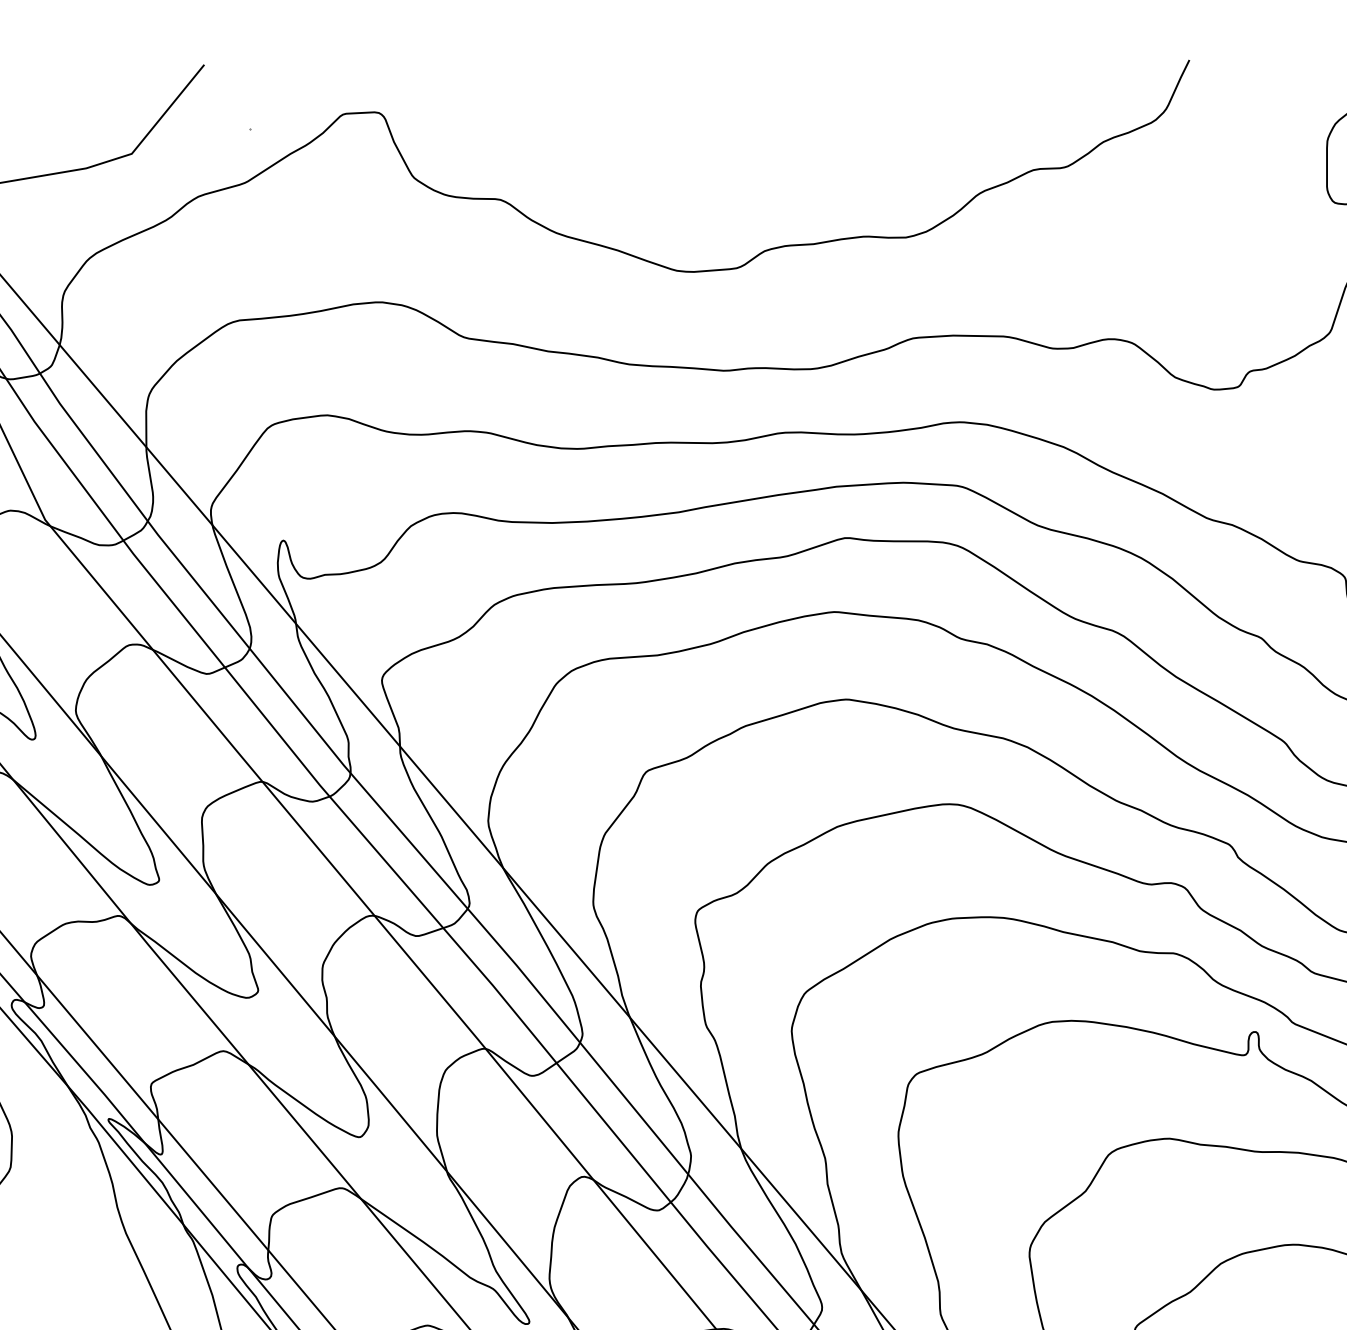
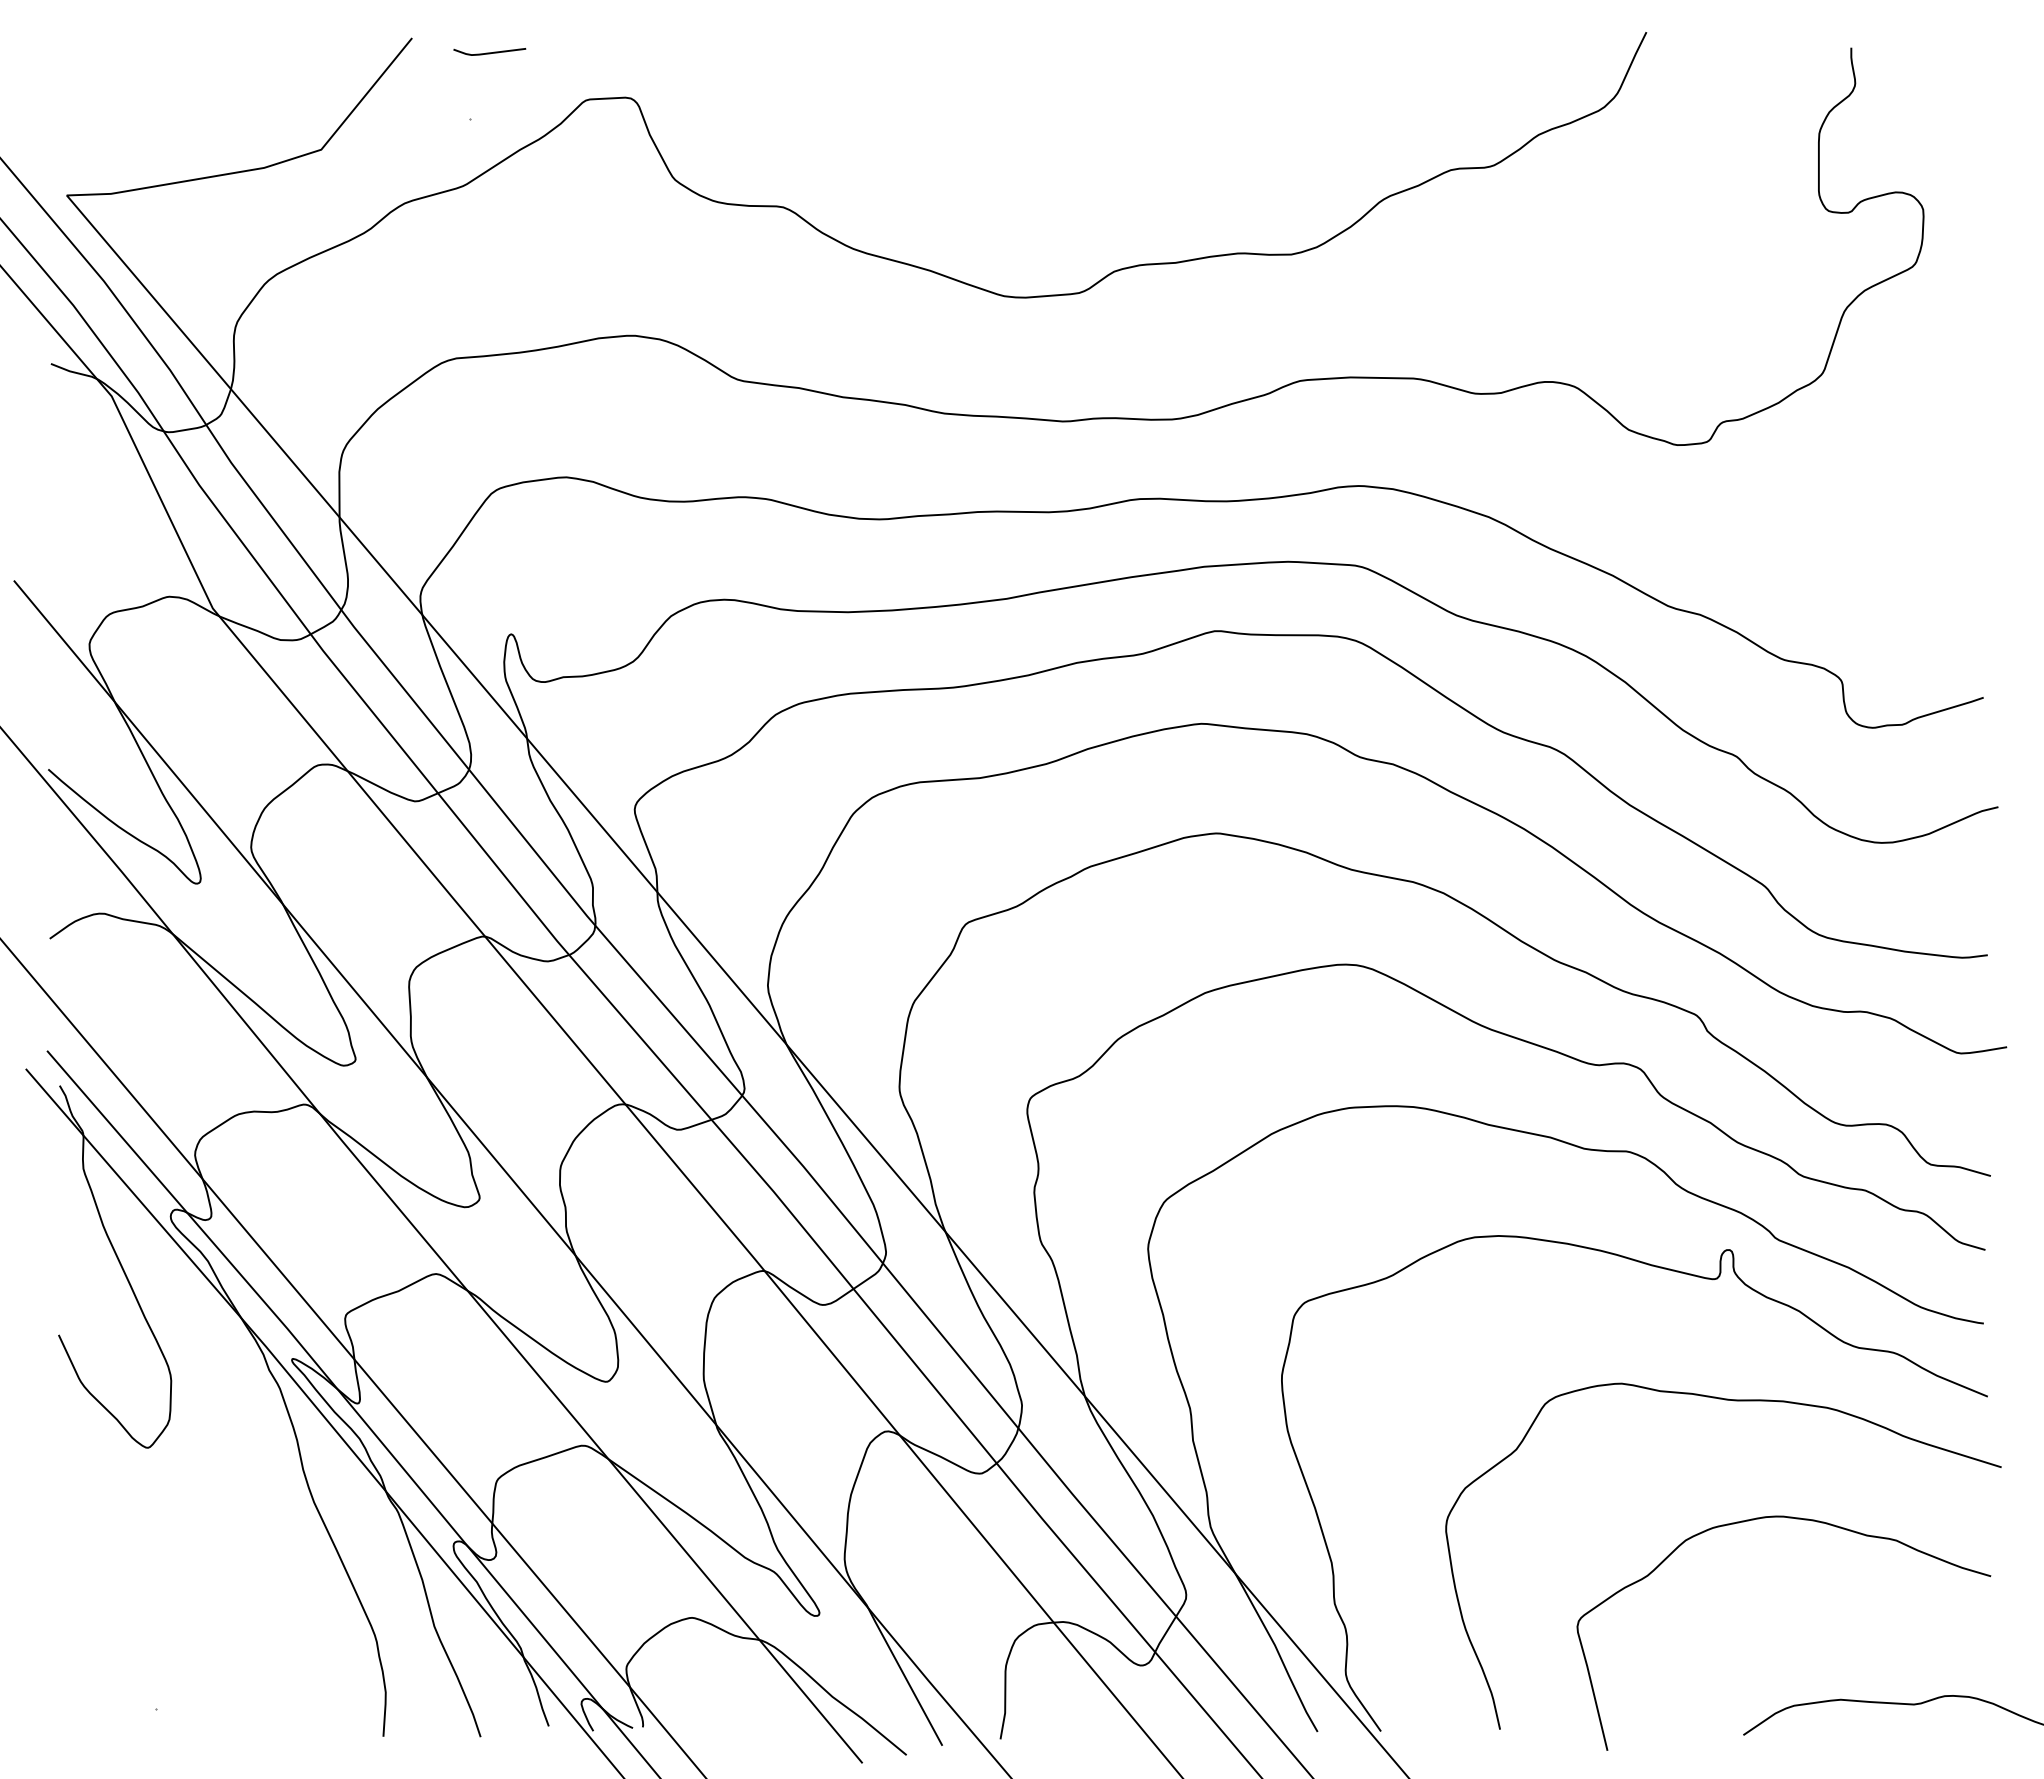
line: (266, 76) -> (489, 52), added

